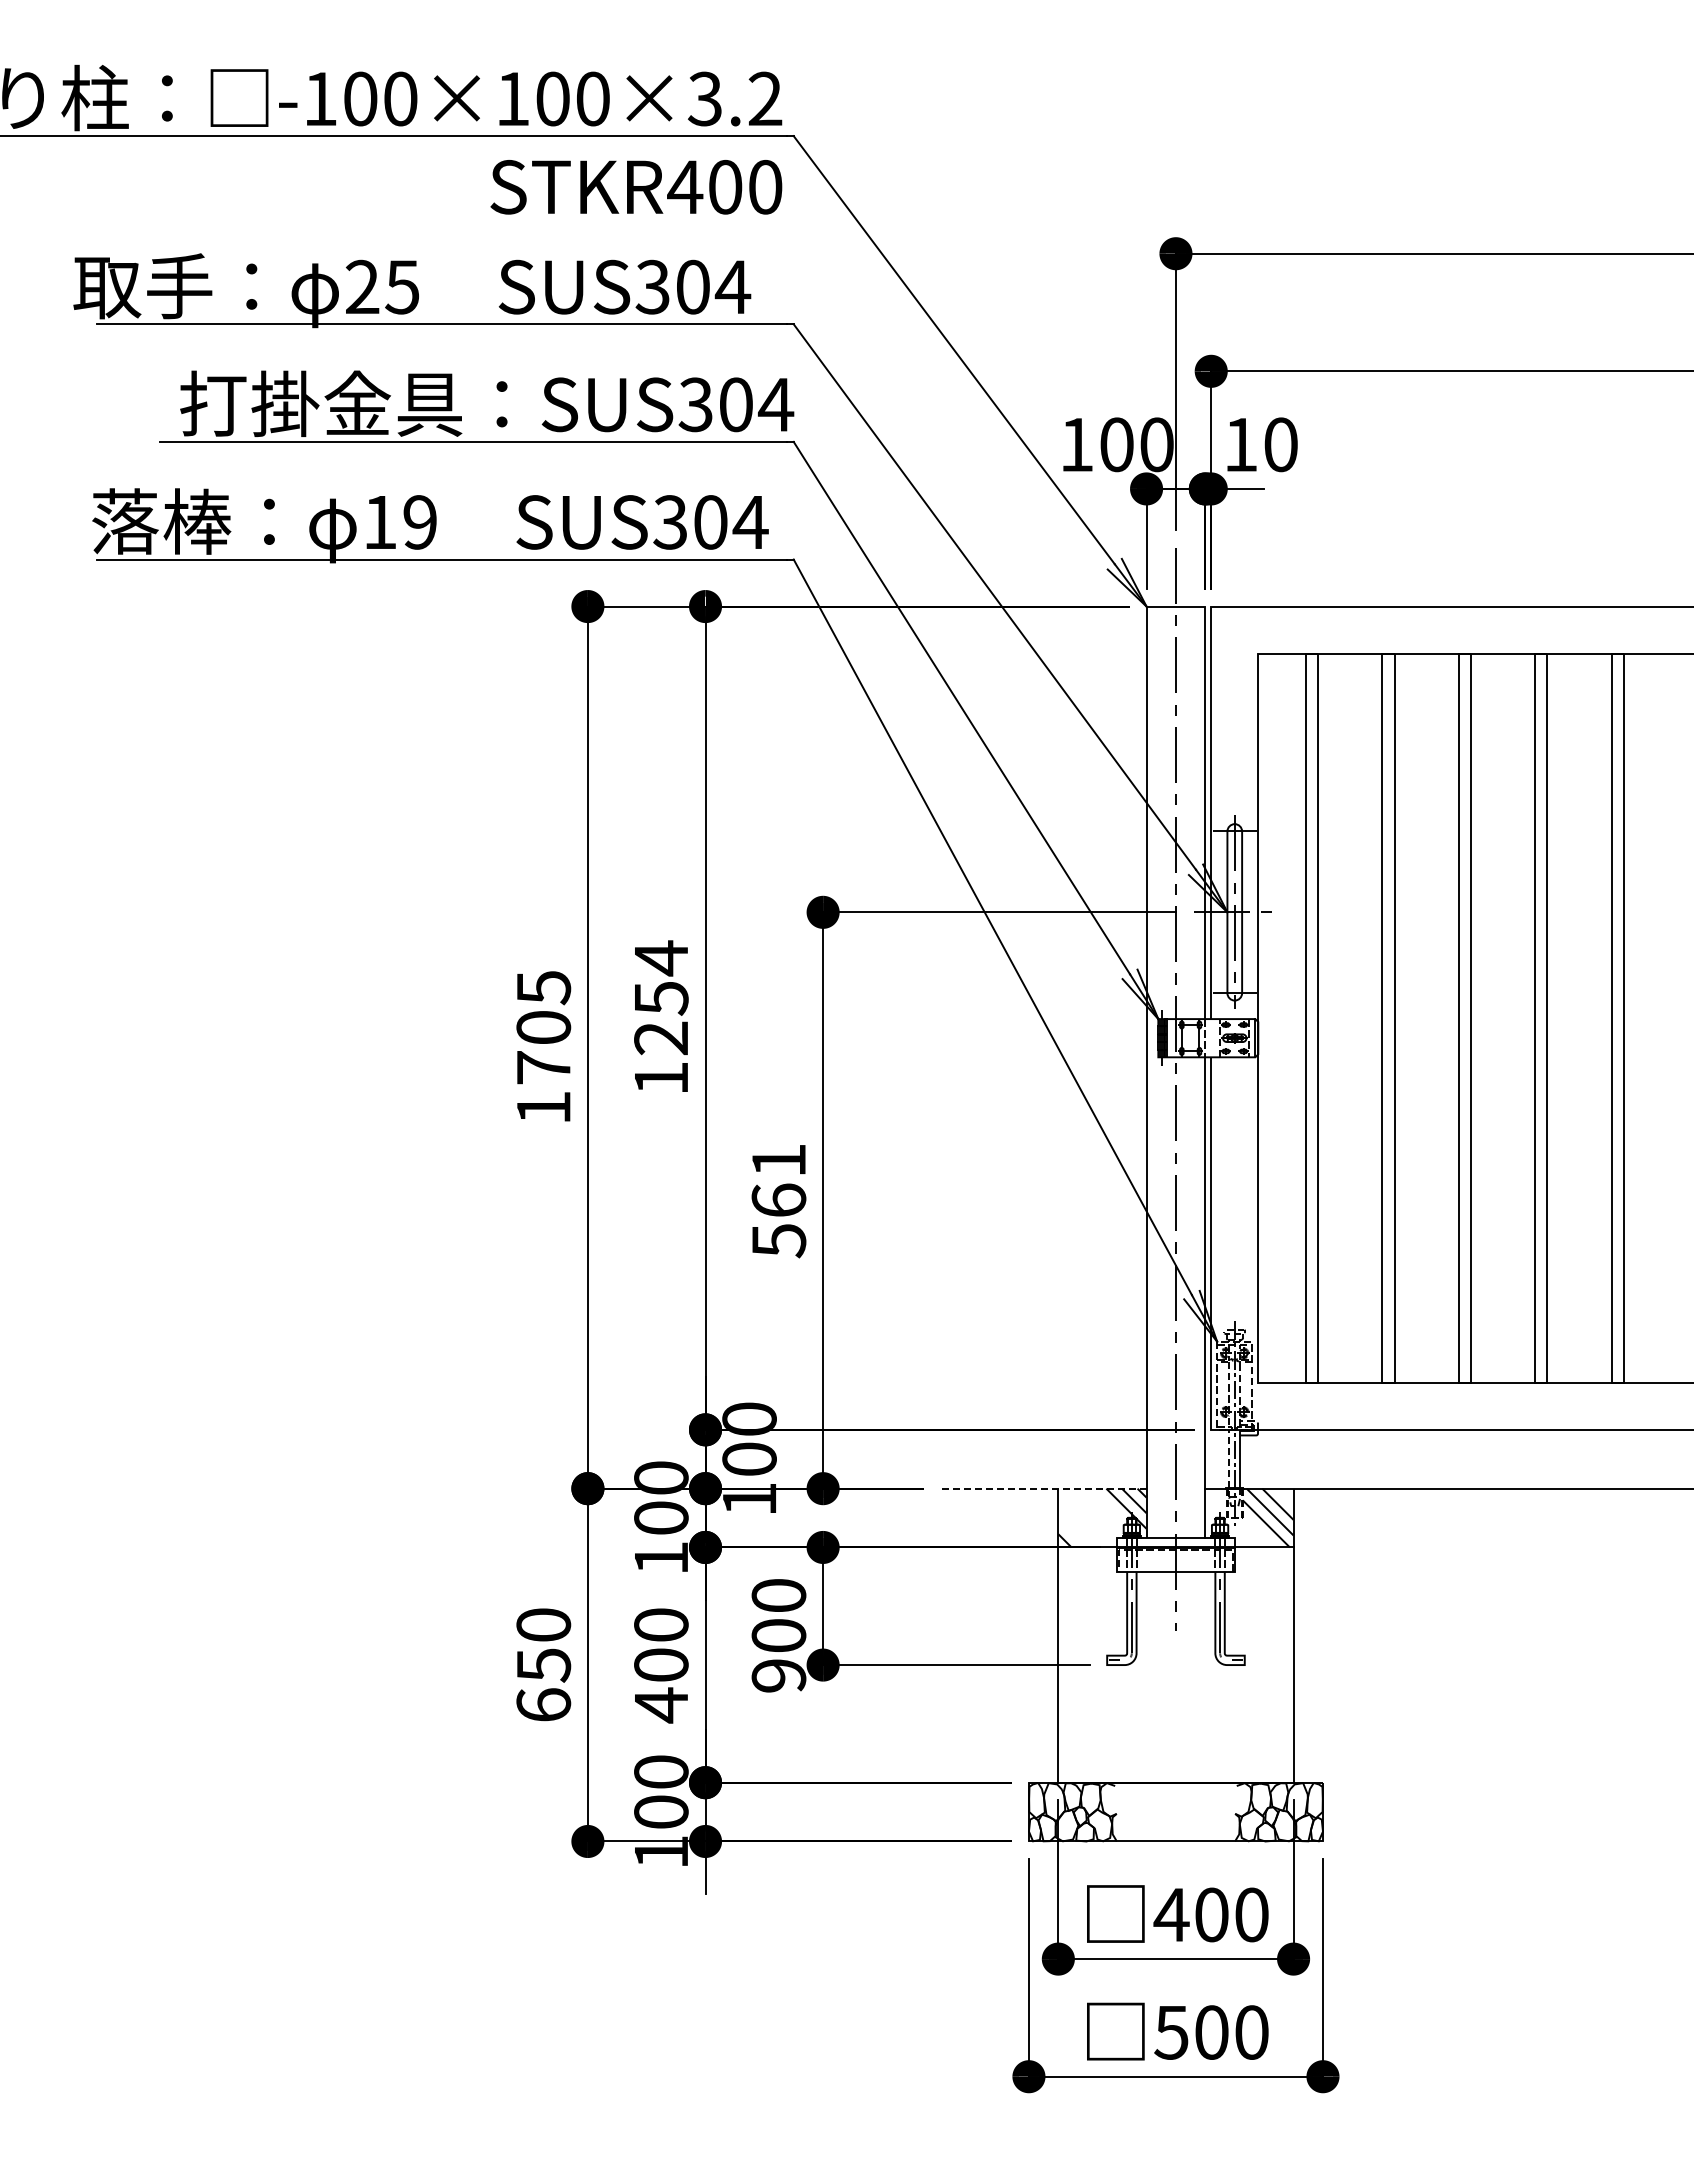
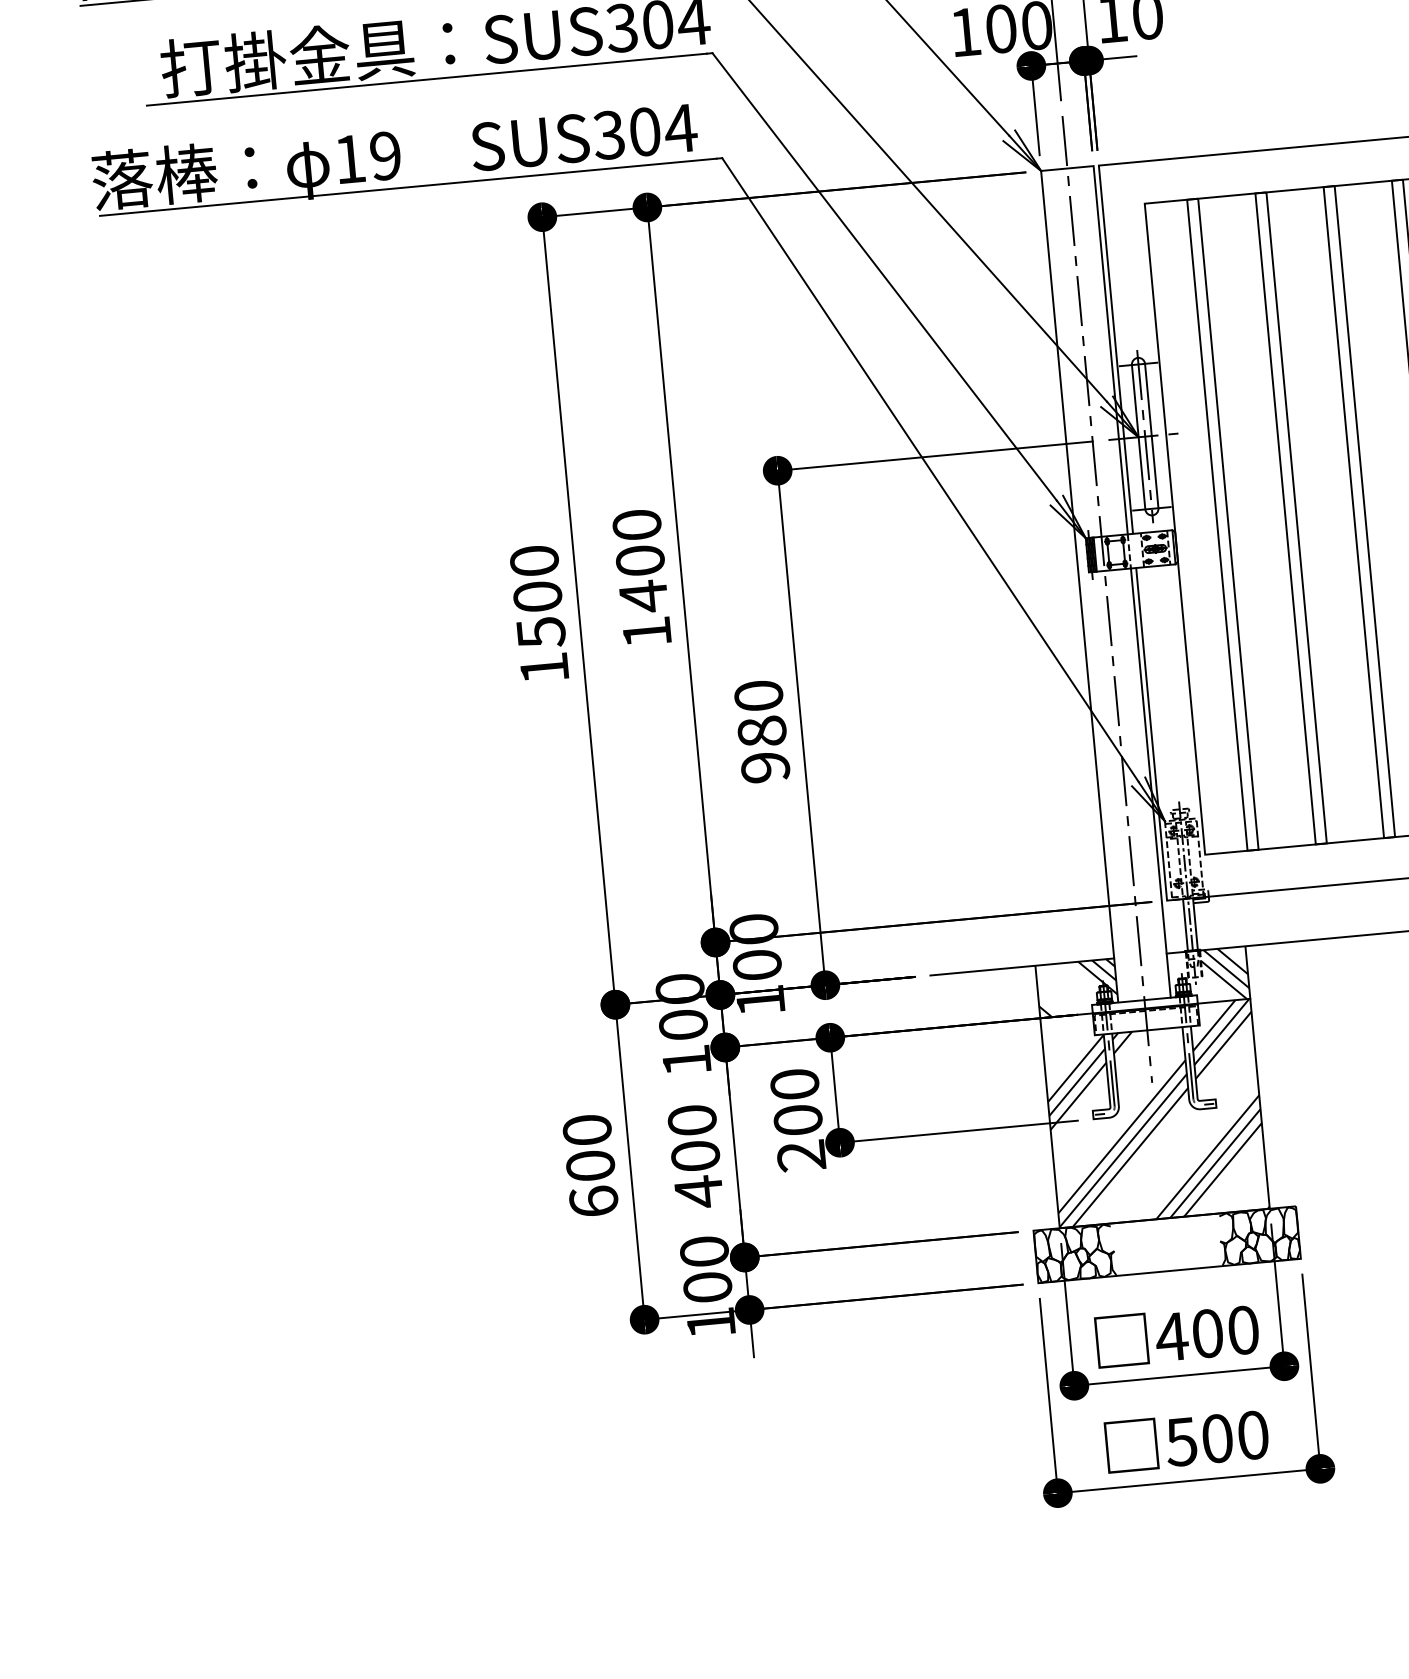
text: (661, 998) -> (640, 561), 1254 -> 1400
text: (543, 1028) -> (537, 597), 1705 -> 1500
text: (778, 1201) -> (761, 732), 561 -> 980
line: (1229, 1458) -> (1185, 924), dashed -> solid
line: (1043, 1488) -> (1022, 966), dashed -> solid
hatch: (1175, 1664) -> (1154, 1113), added
text: (543, 1665) -> (590, 1166), 650 -> 600
text: (779, 1675) -> (801, 1155), 900 -> 200

